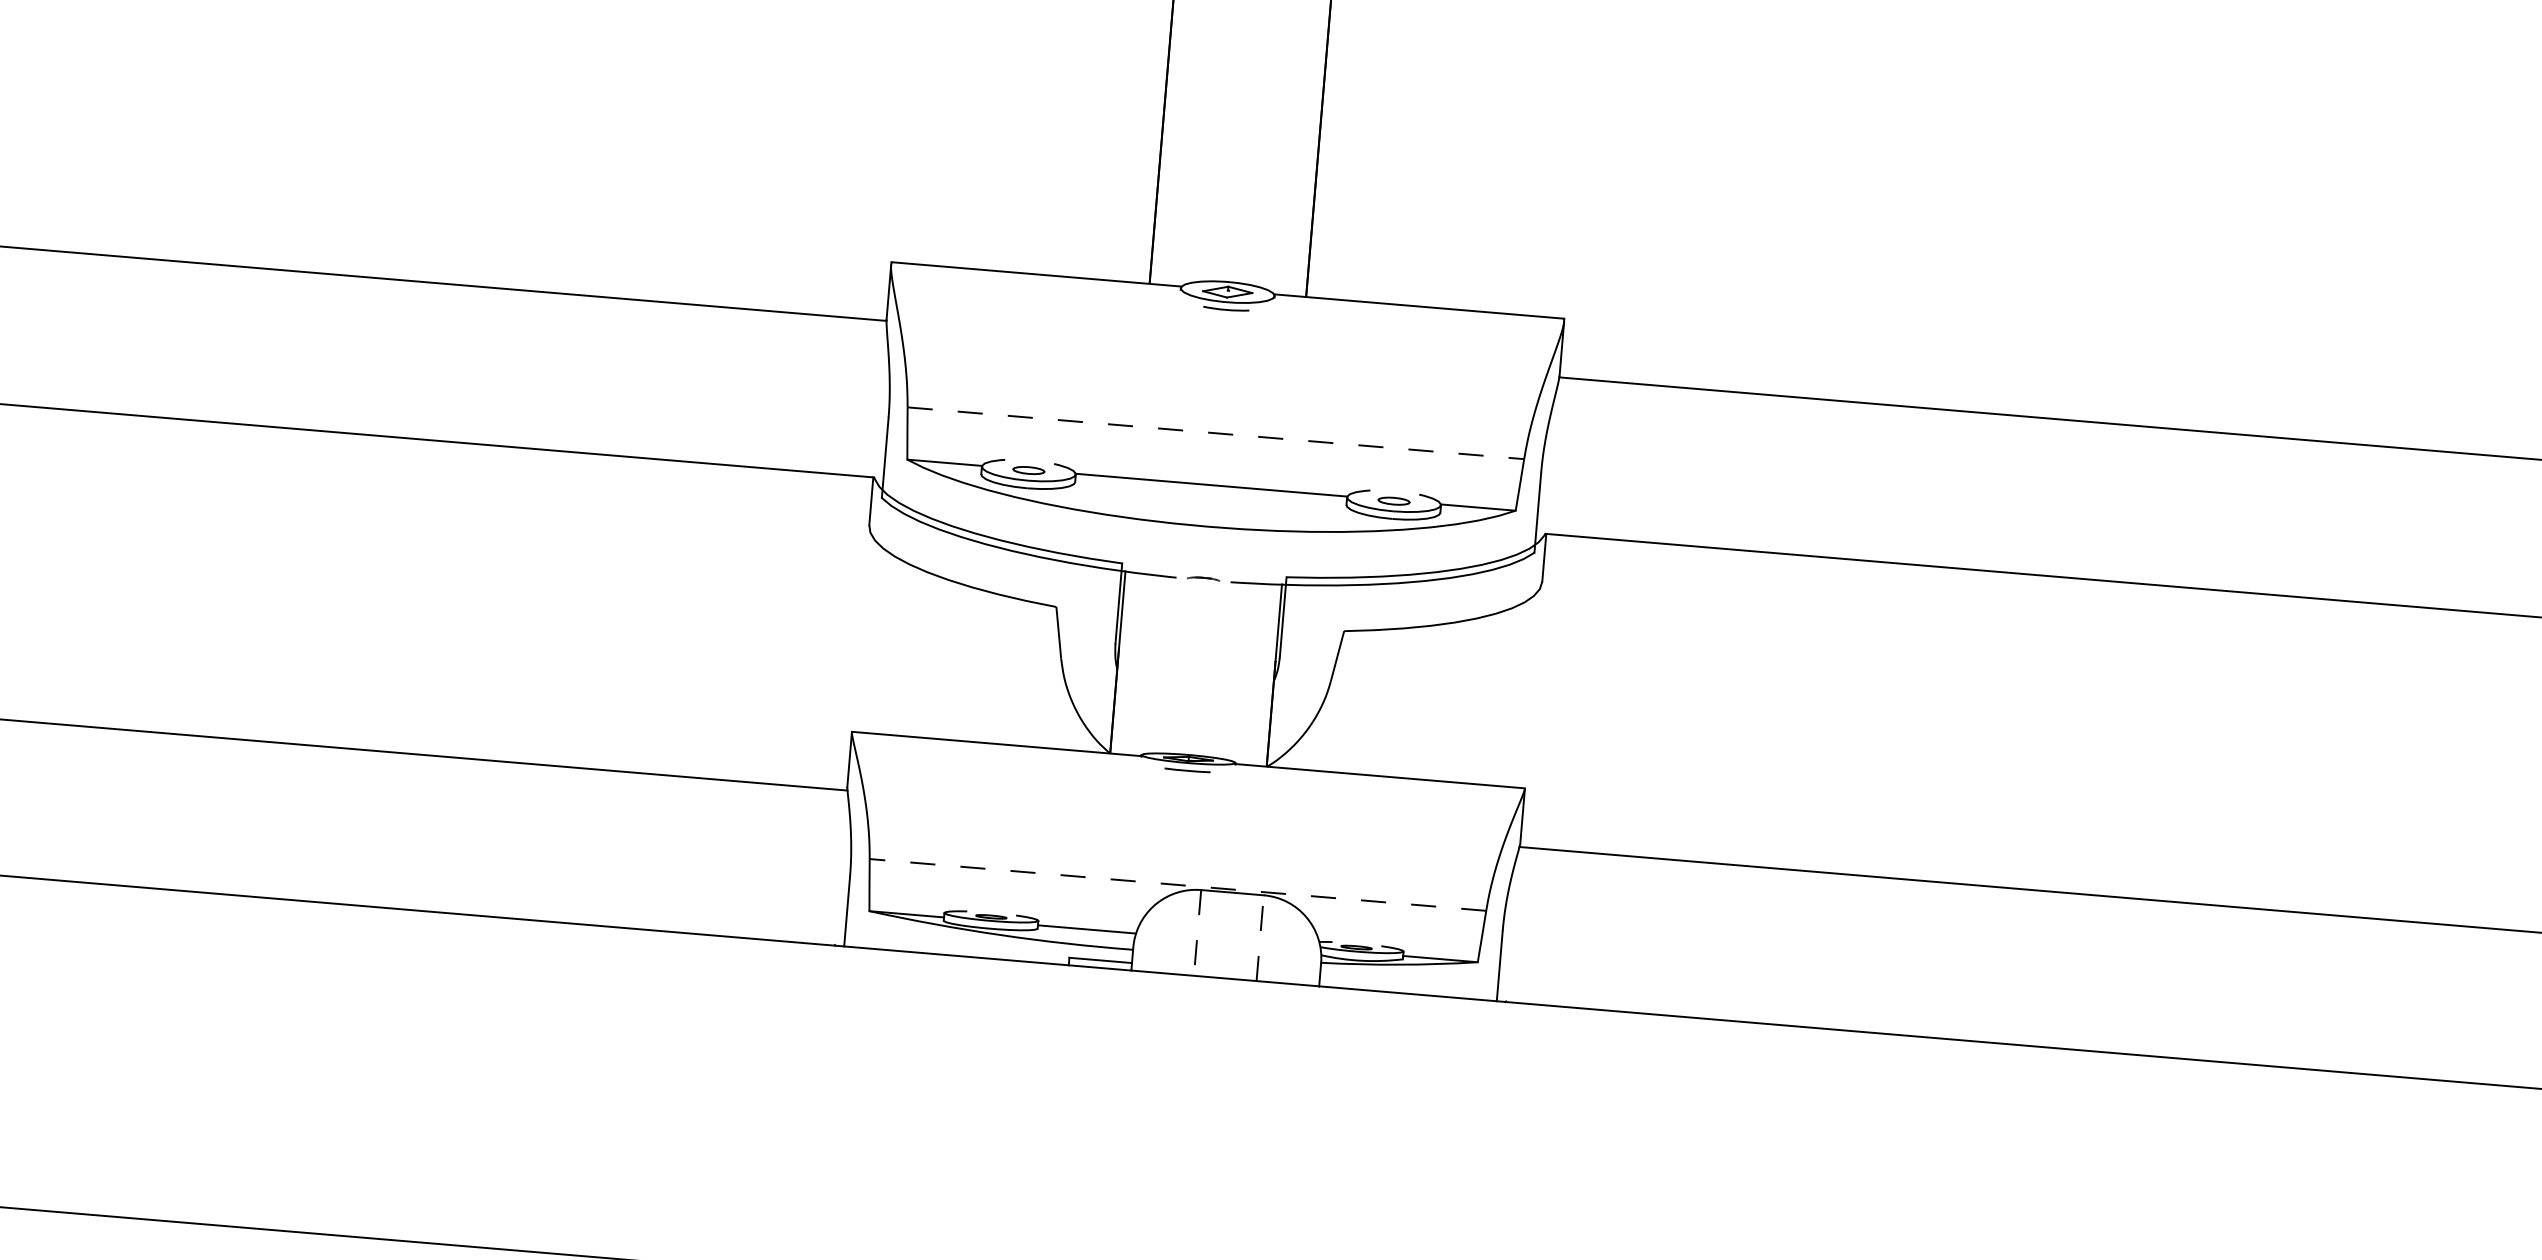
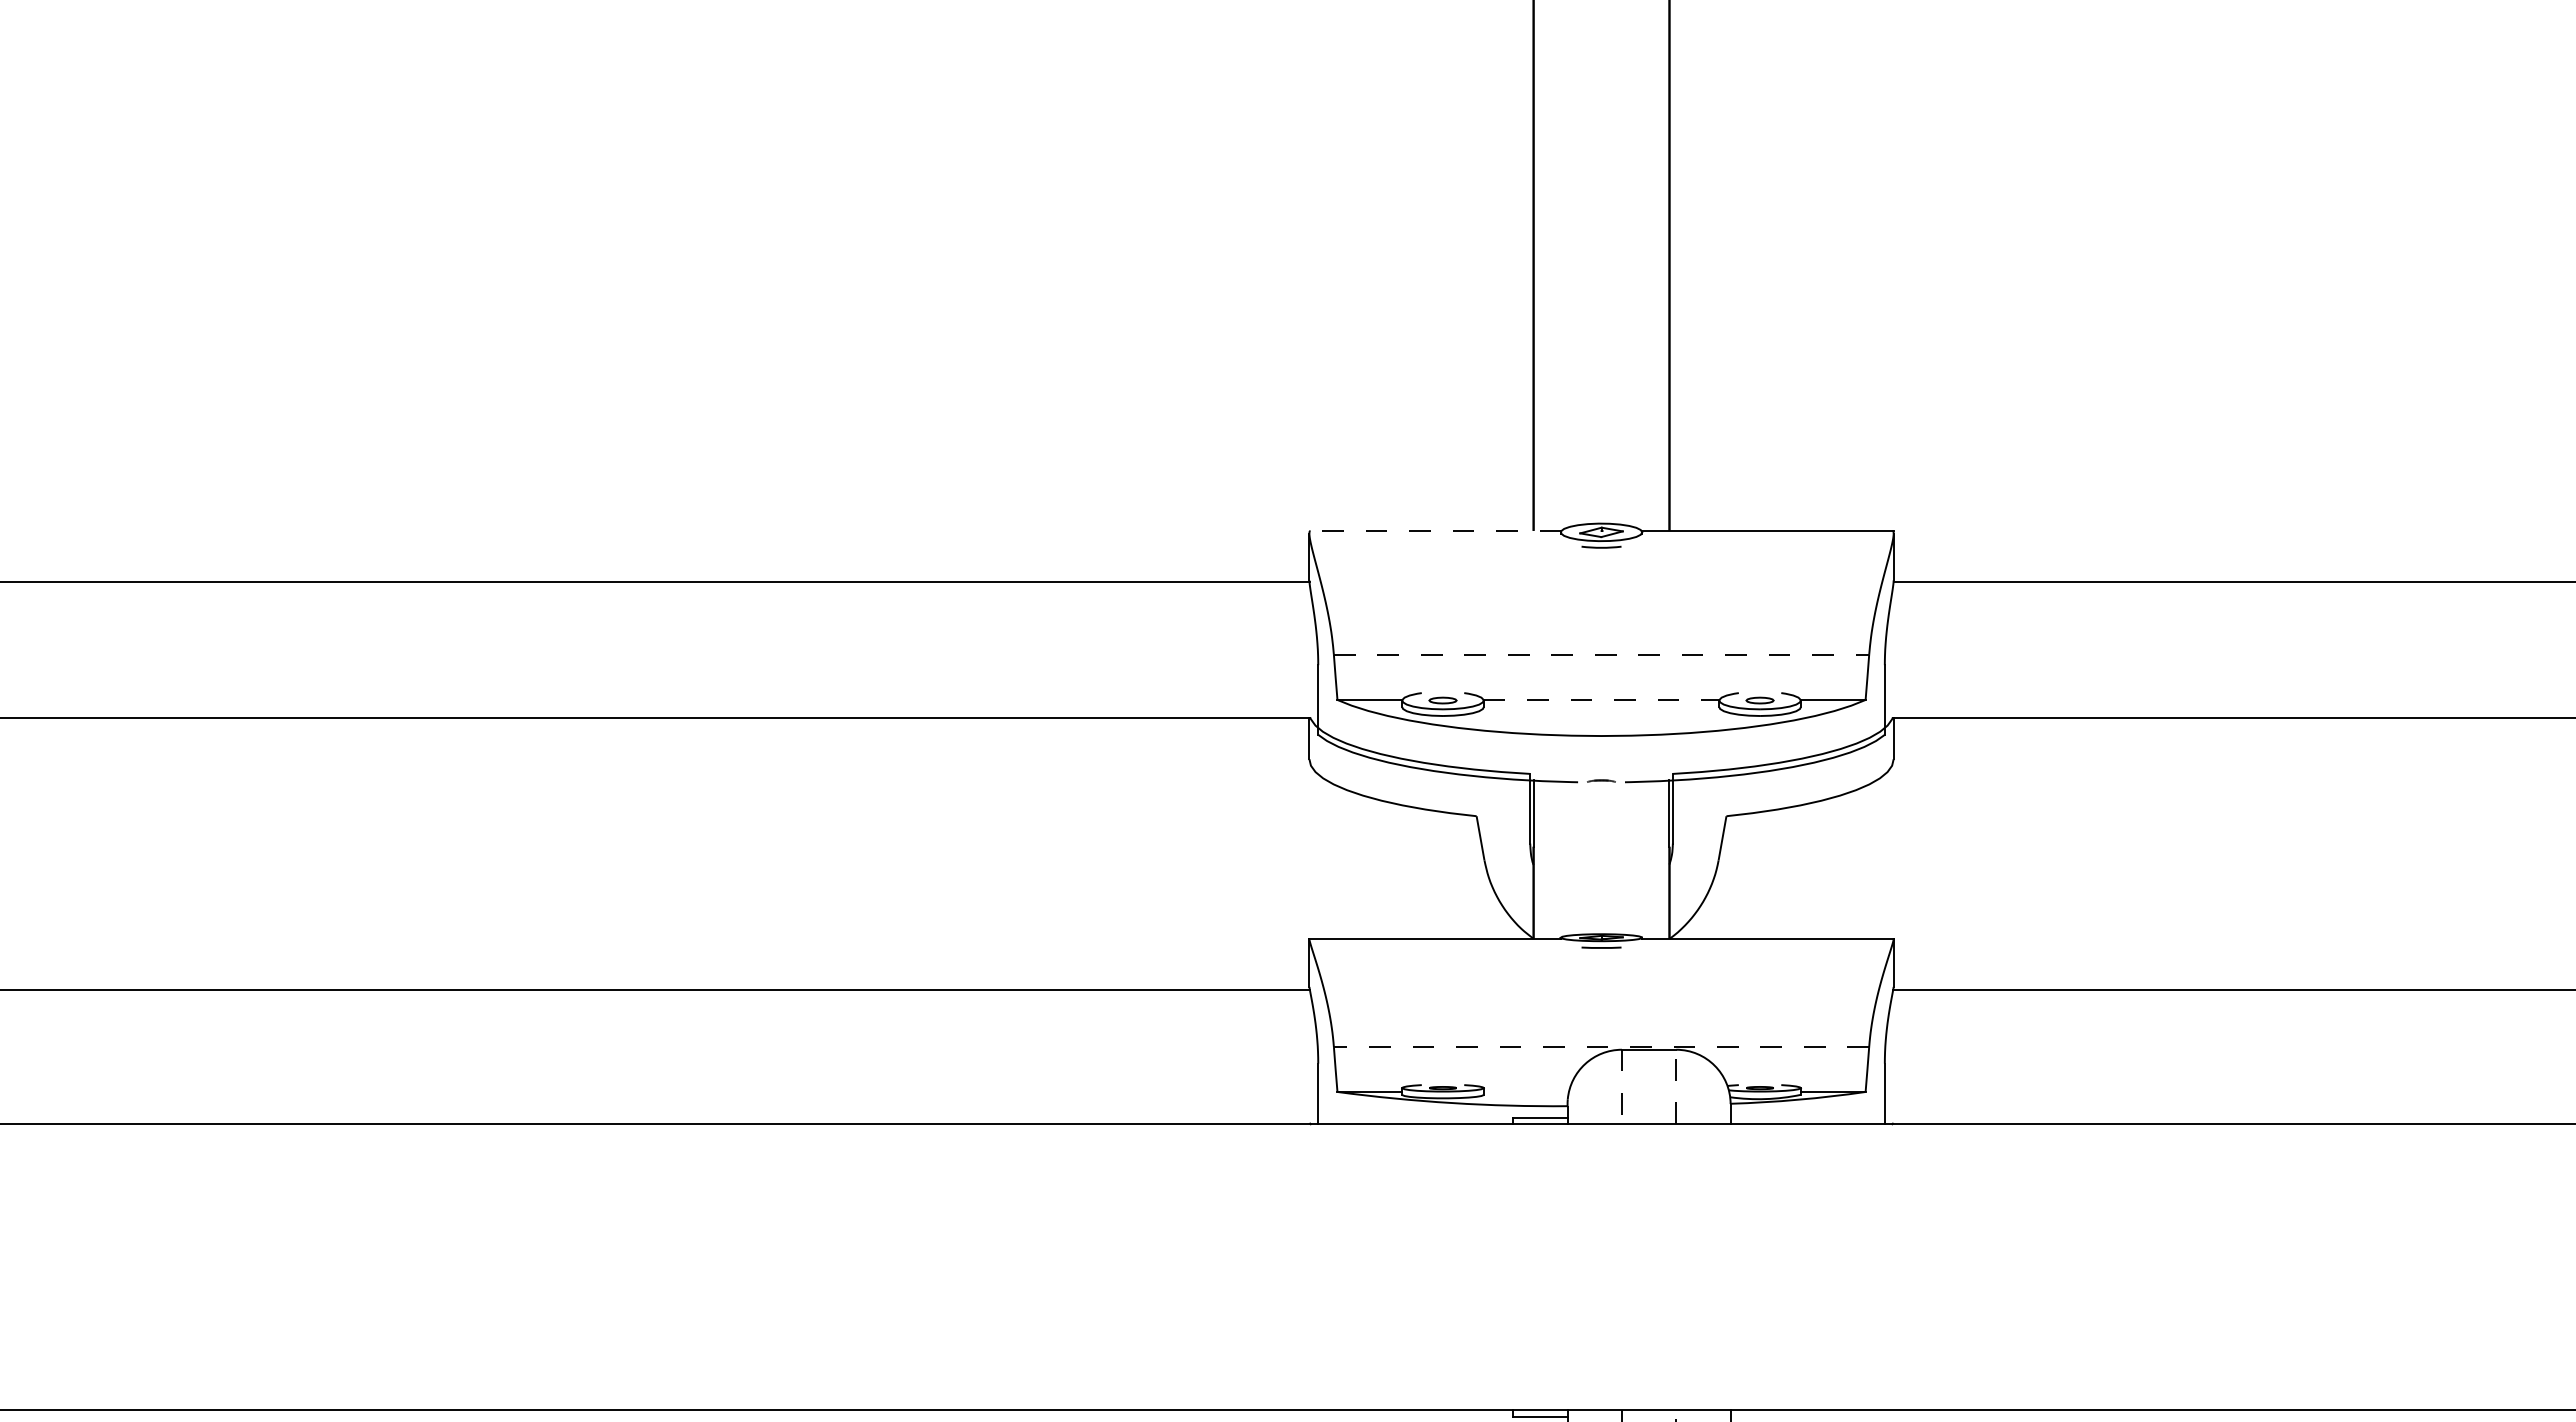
line: (1036, 273) -> (1435, 530), solid -> dashed
line: (1211, 484) -> (1601, 699), solid -> dashed
line: (1086, 928) -> (1525, 1091), removed

